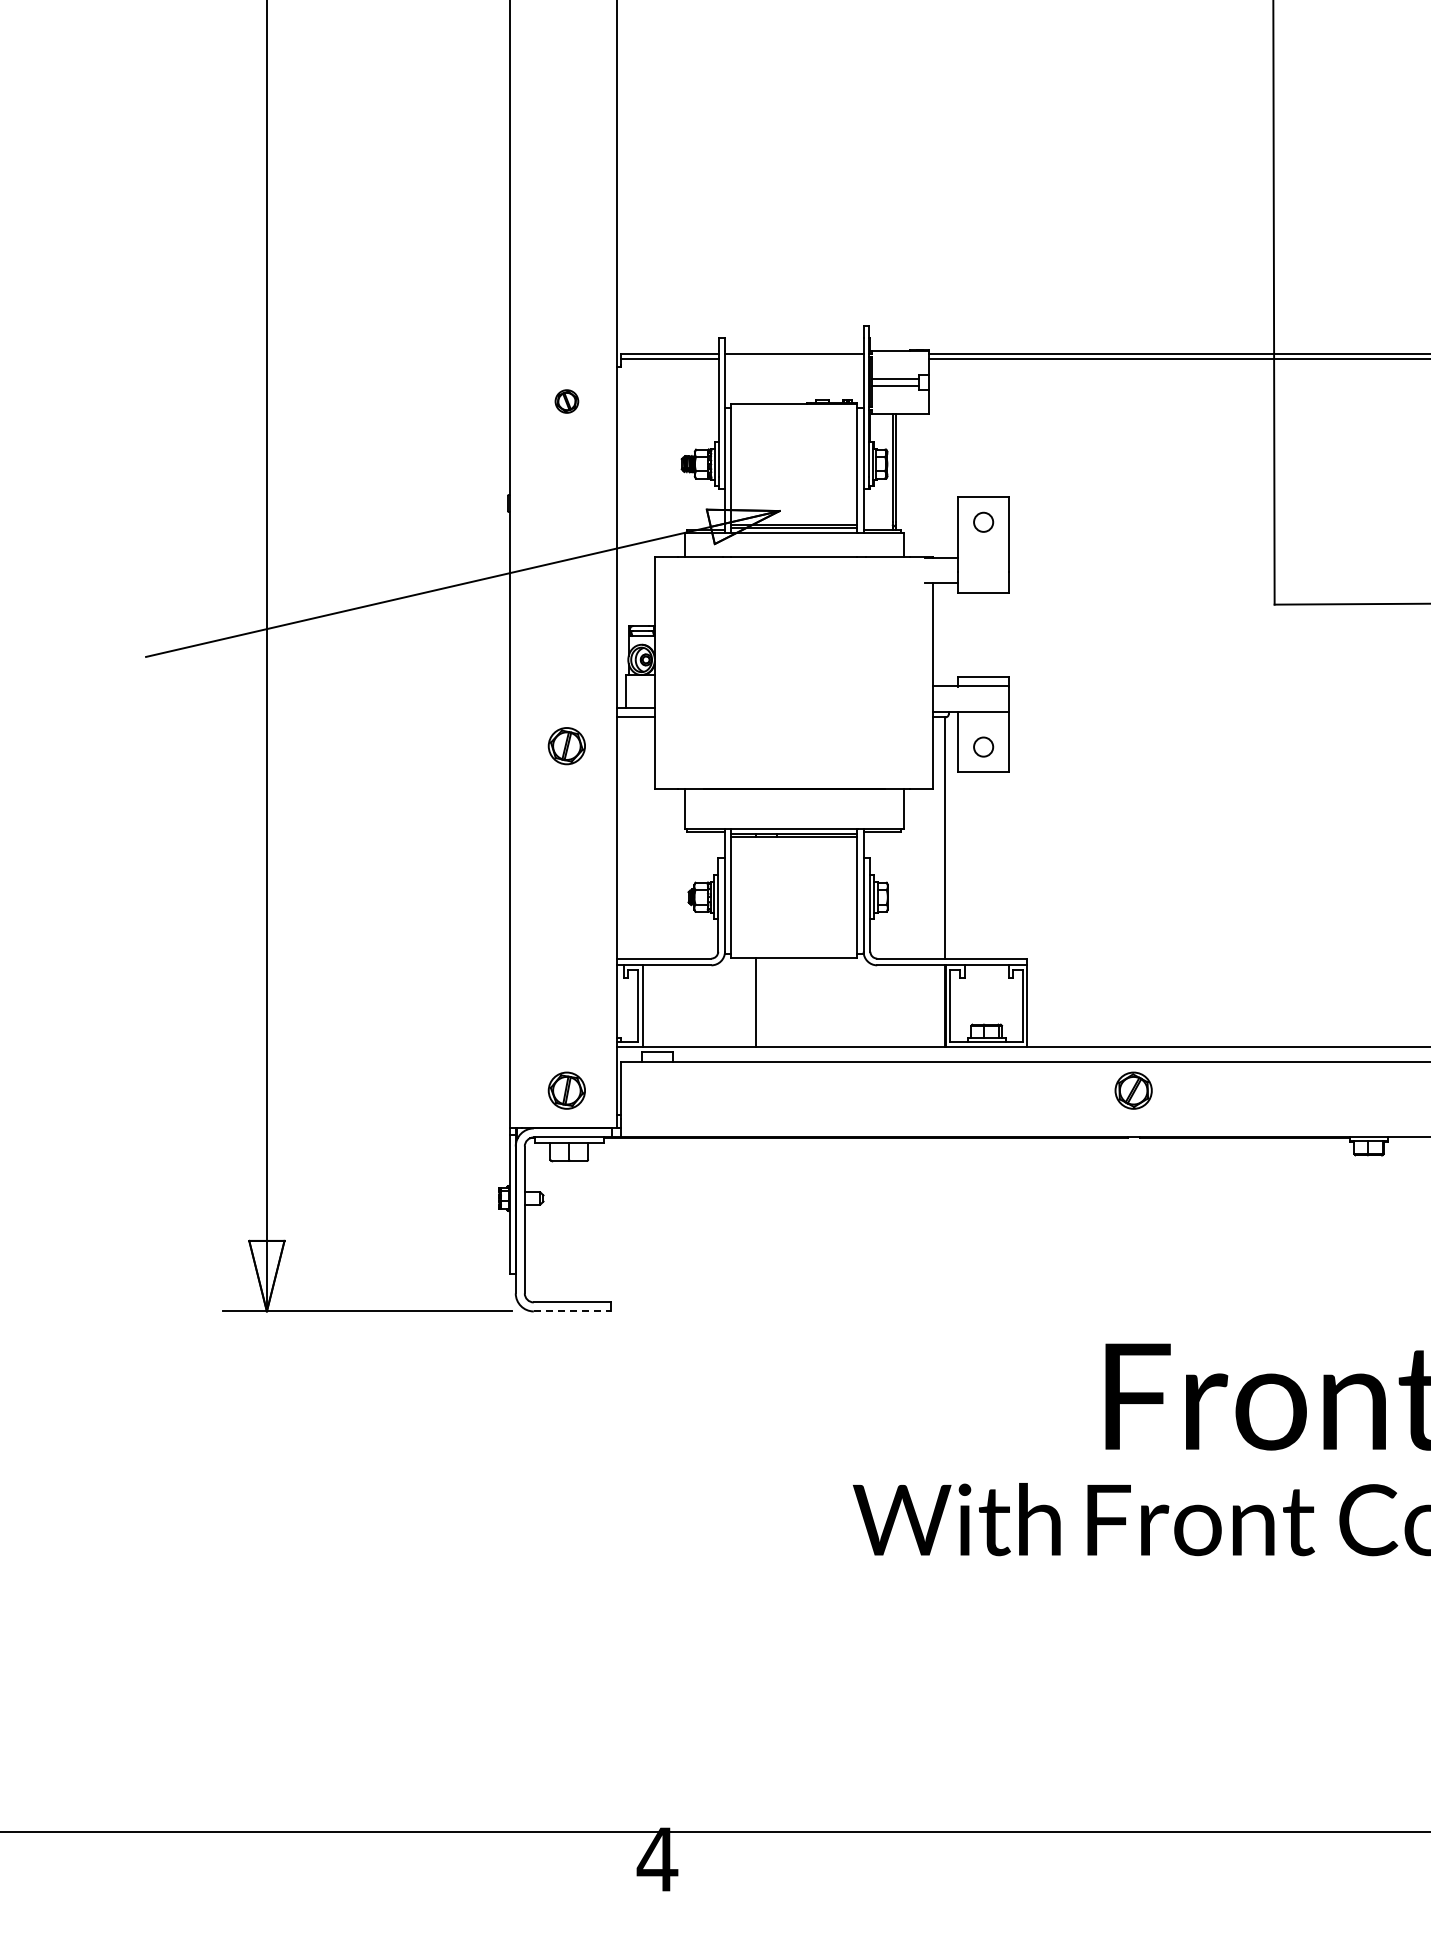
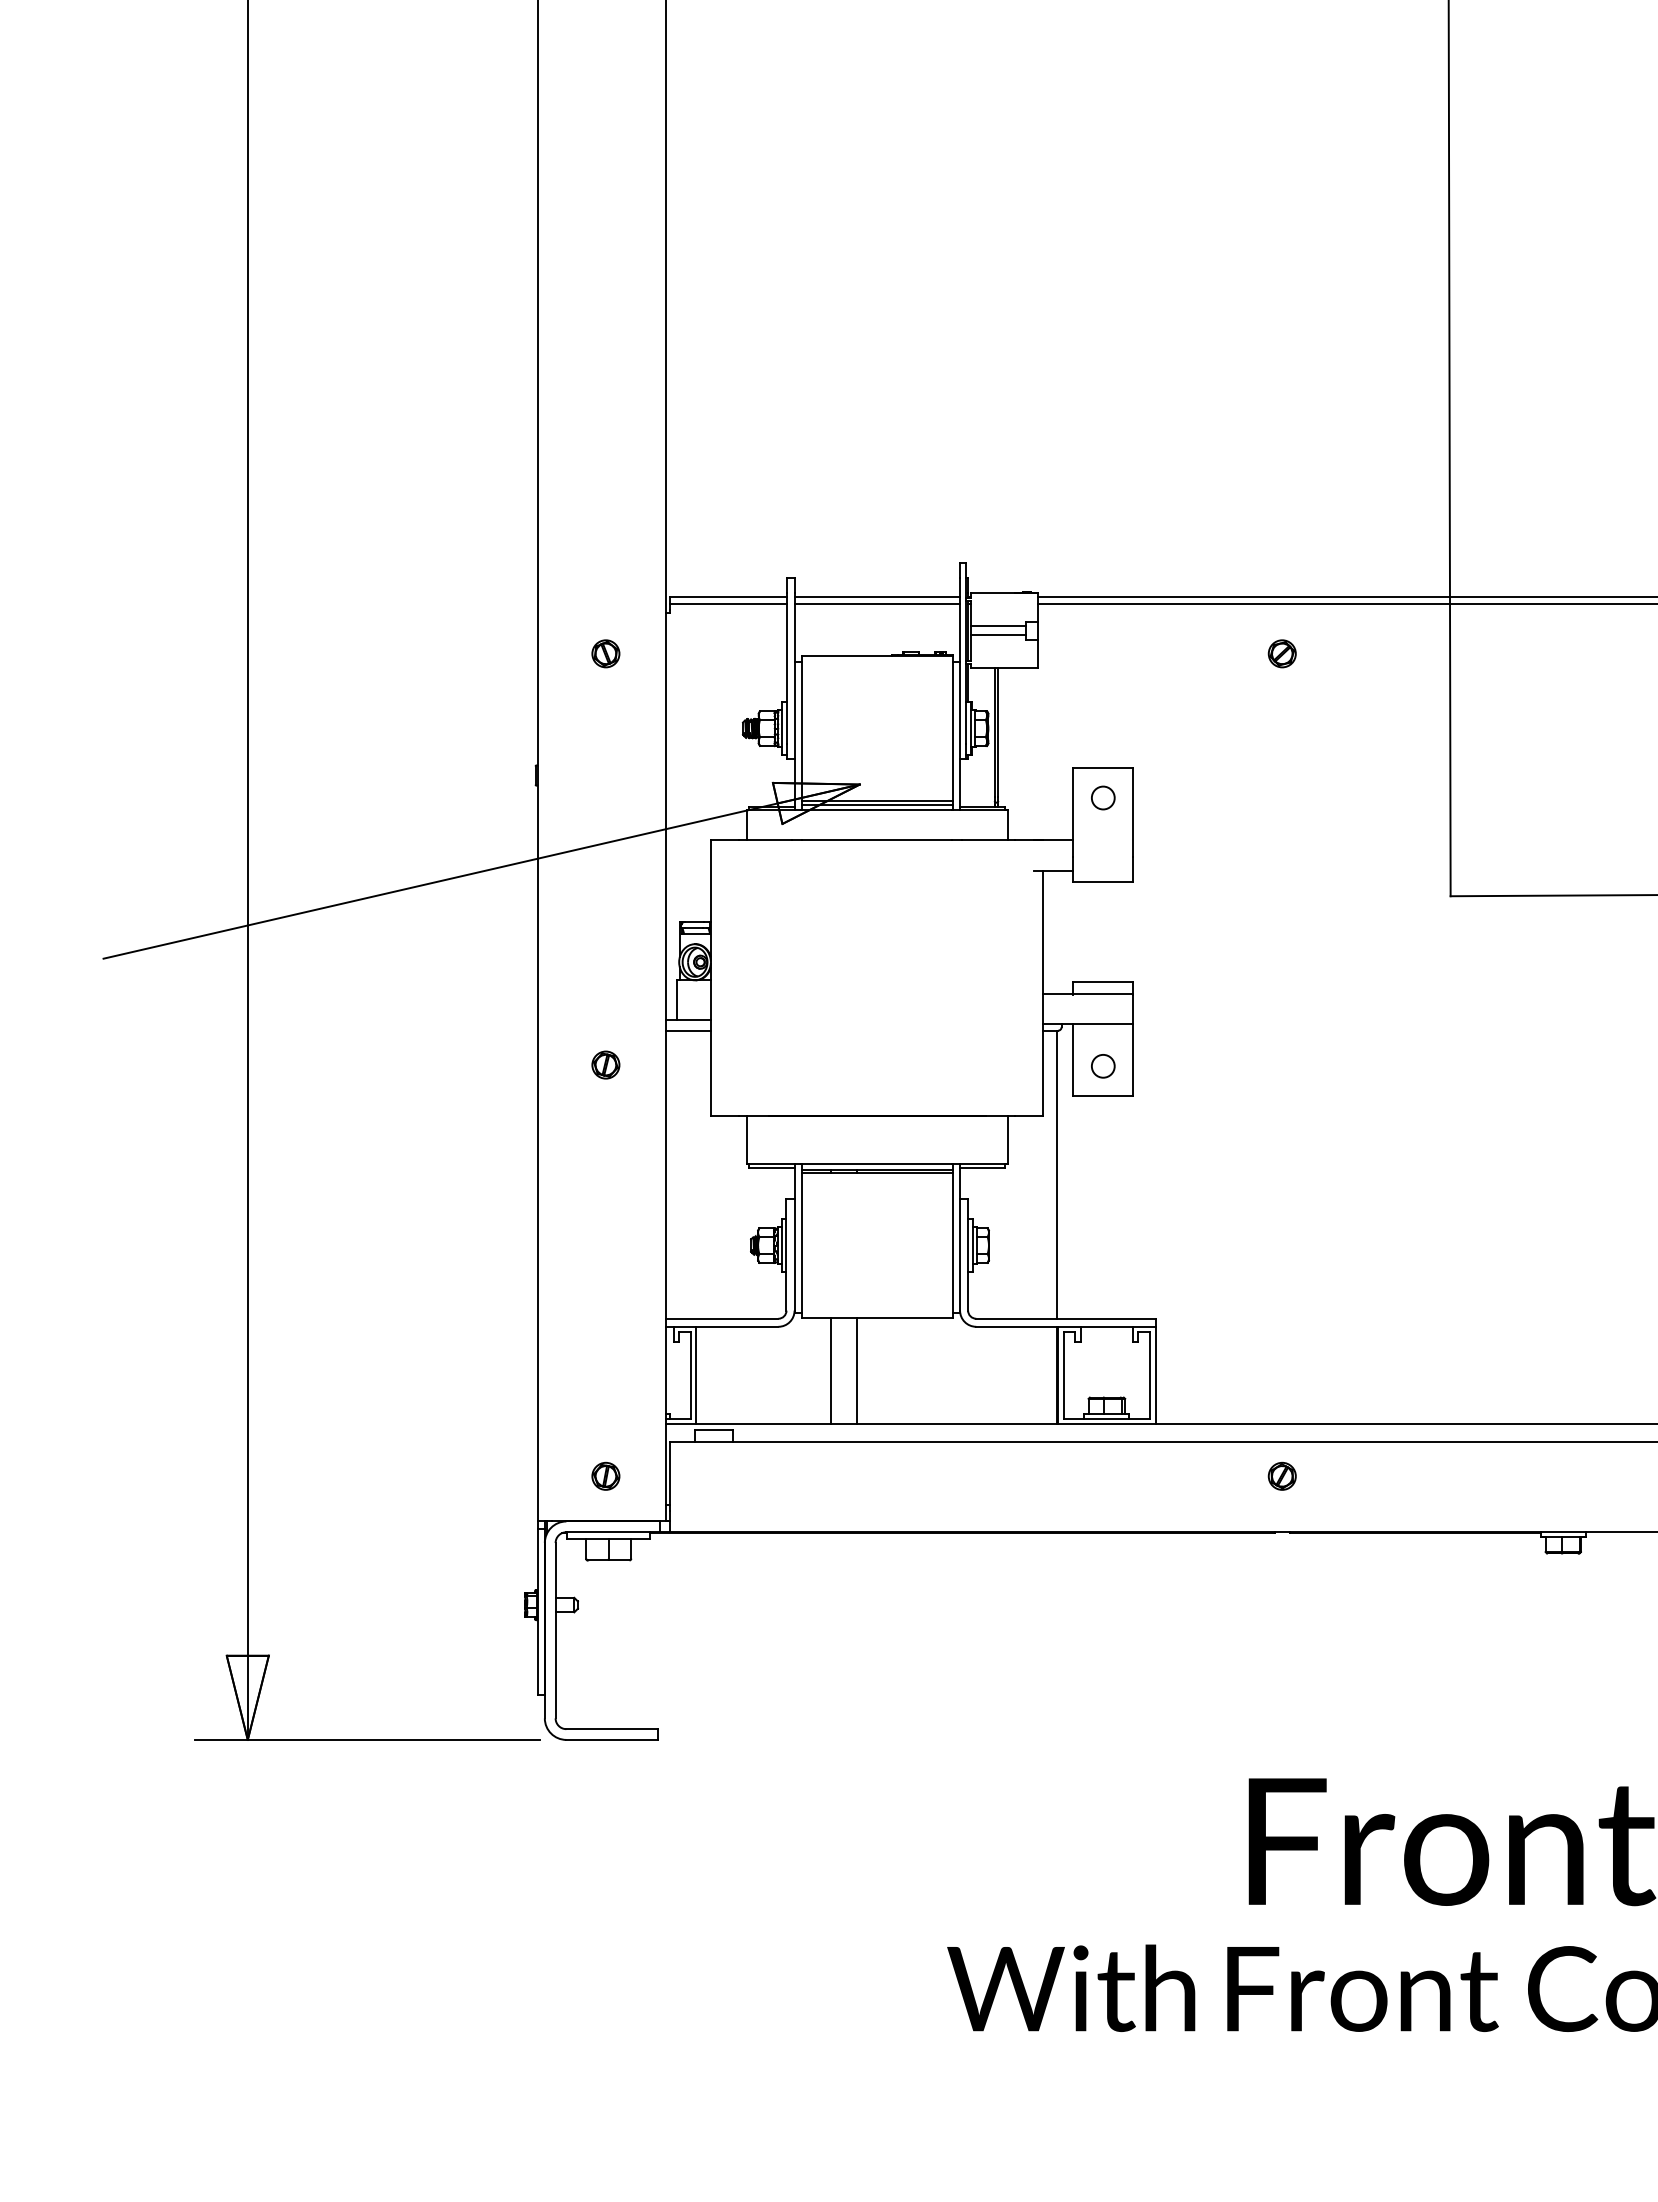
line: (793, 359) -> (876, 603), added
part: (1133, 401) -> (1282, 653), added
part: (566, 745) -> (605, 1064), size x0.62
line: (777, 1002) -> (857, 1371), added
part: (566, 1090) -> (605, 1476), size x0.62
part: (1133, 1090) -> (1282, 1476), size x0.62
line: (572, 1311) -> (612, 1739), dashed -> solid

